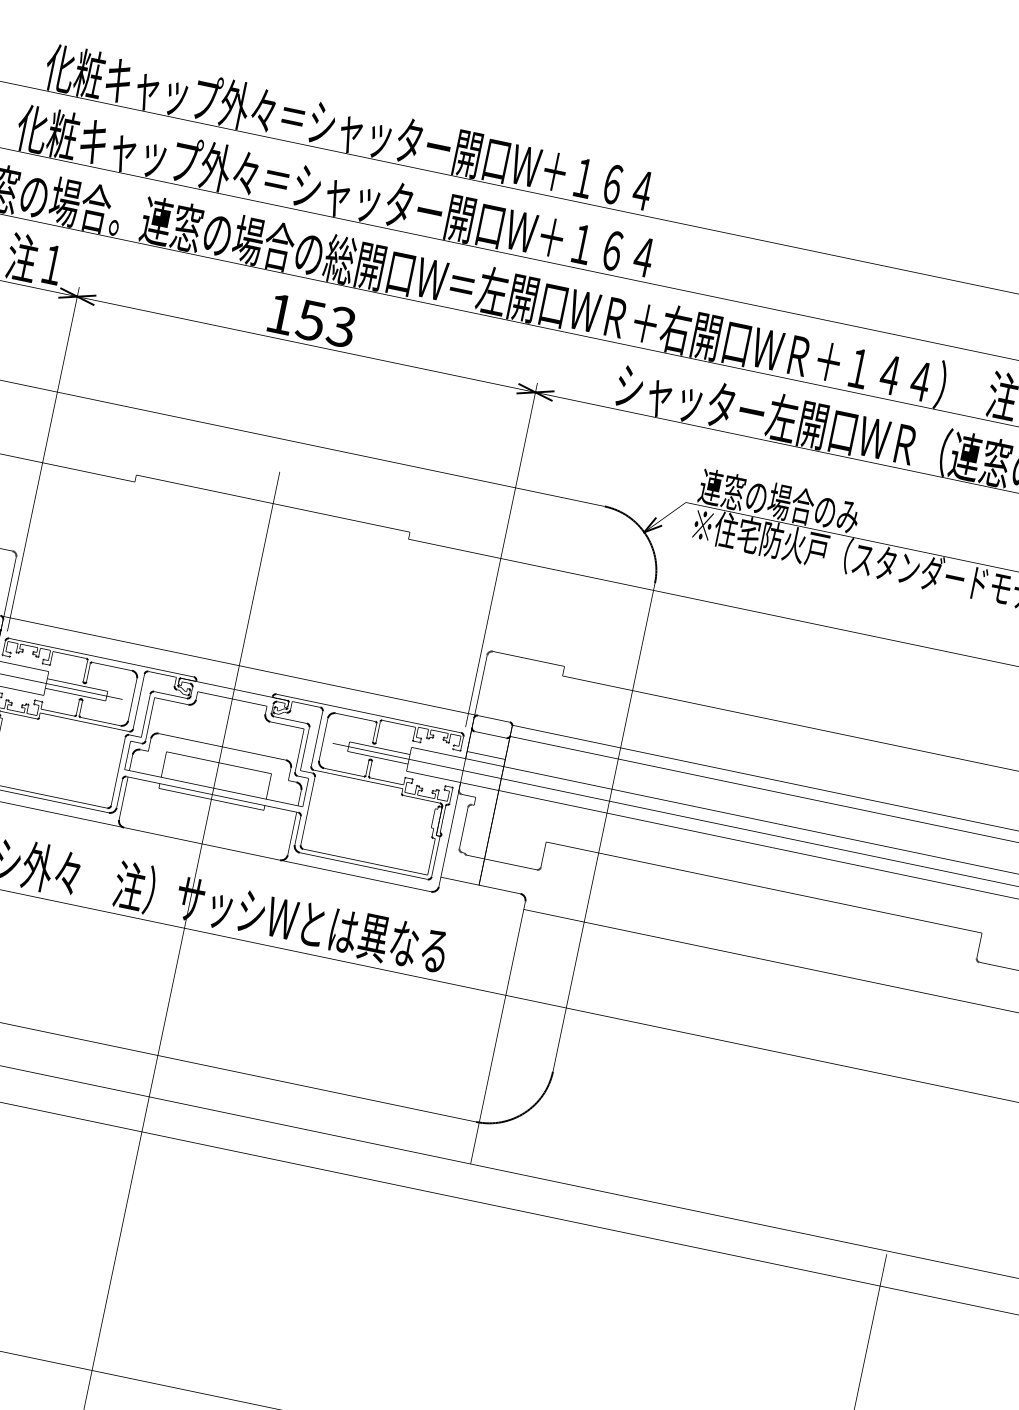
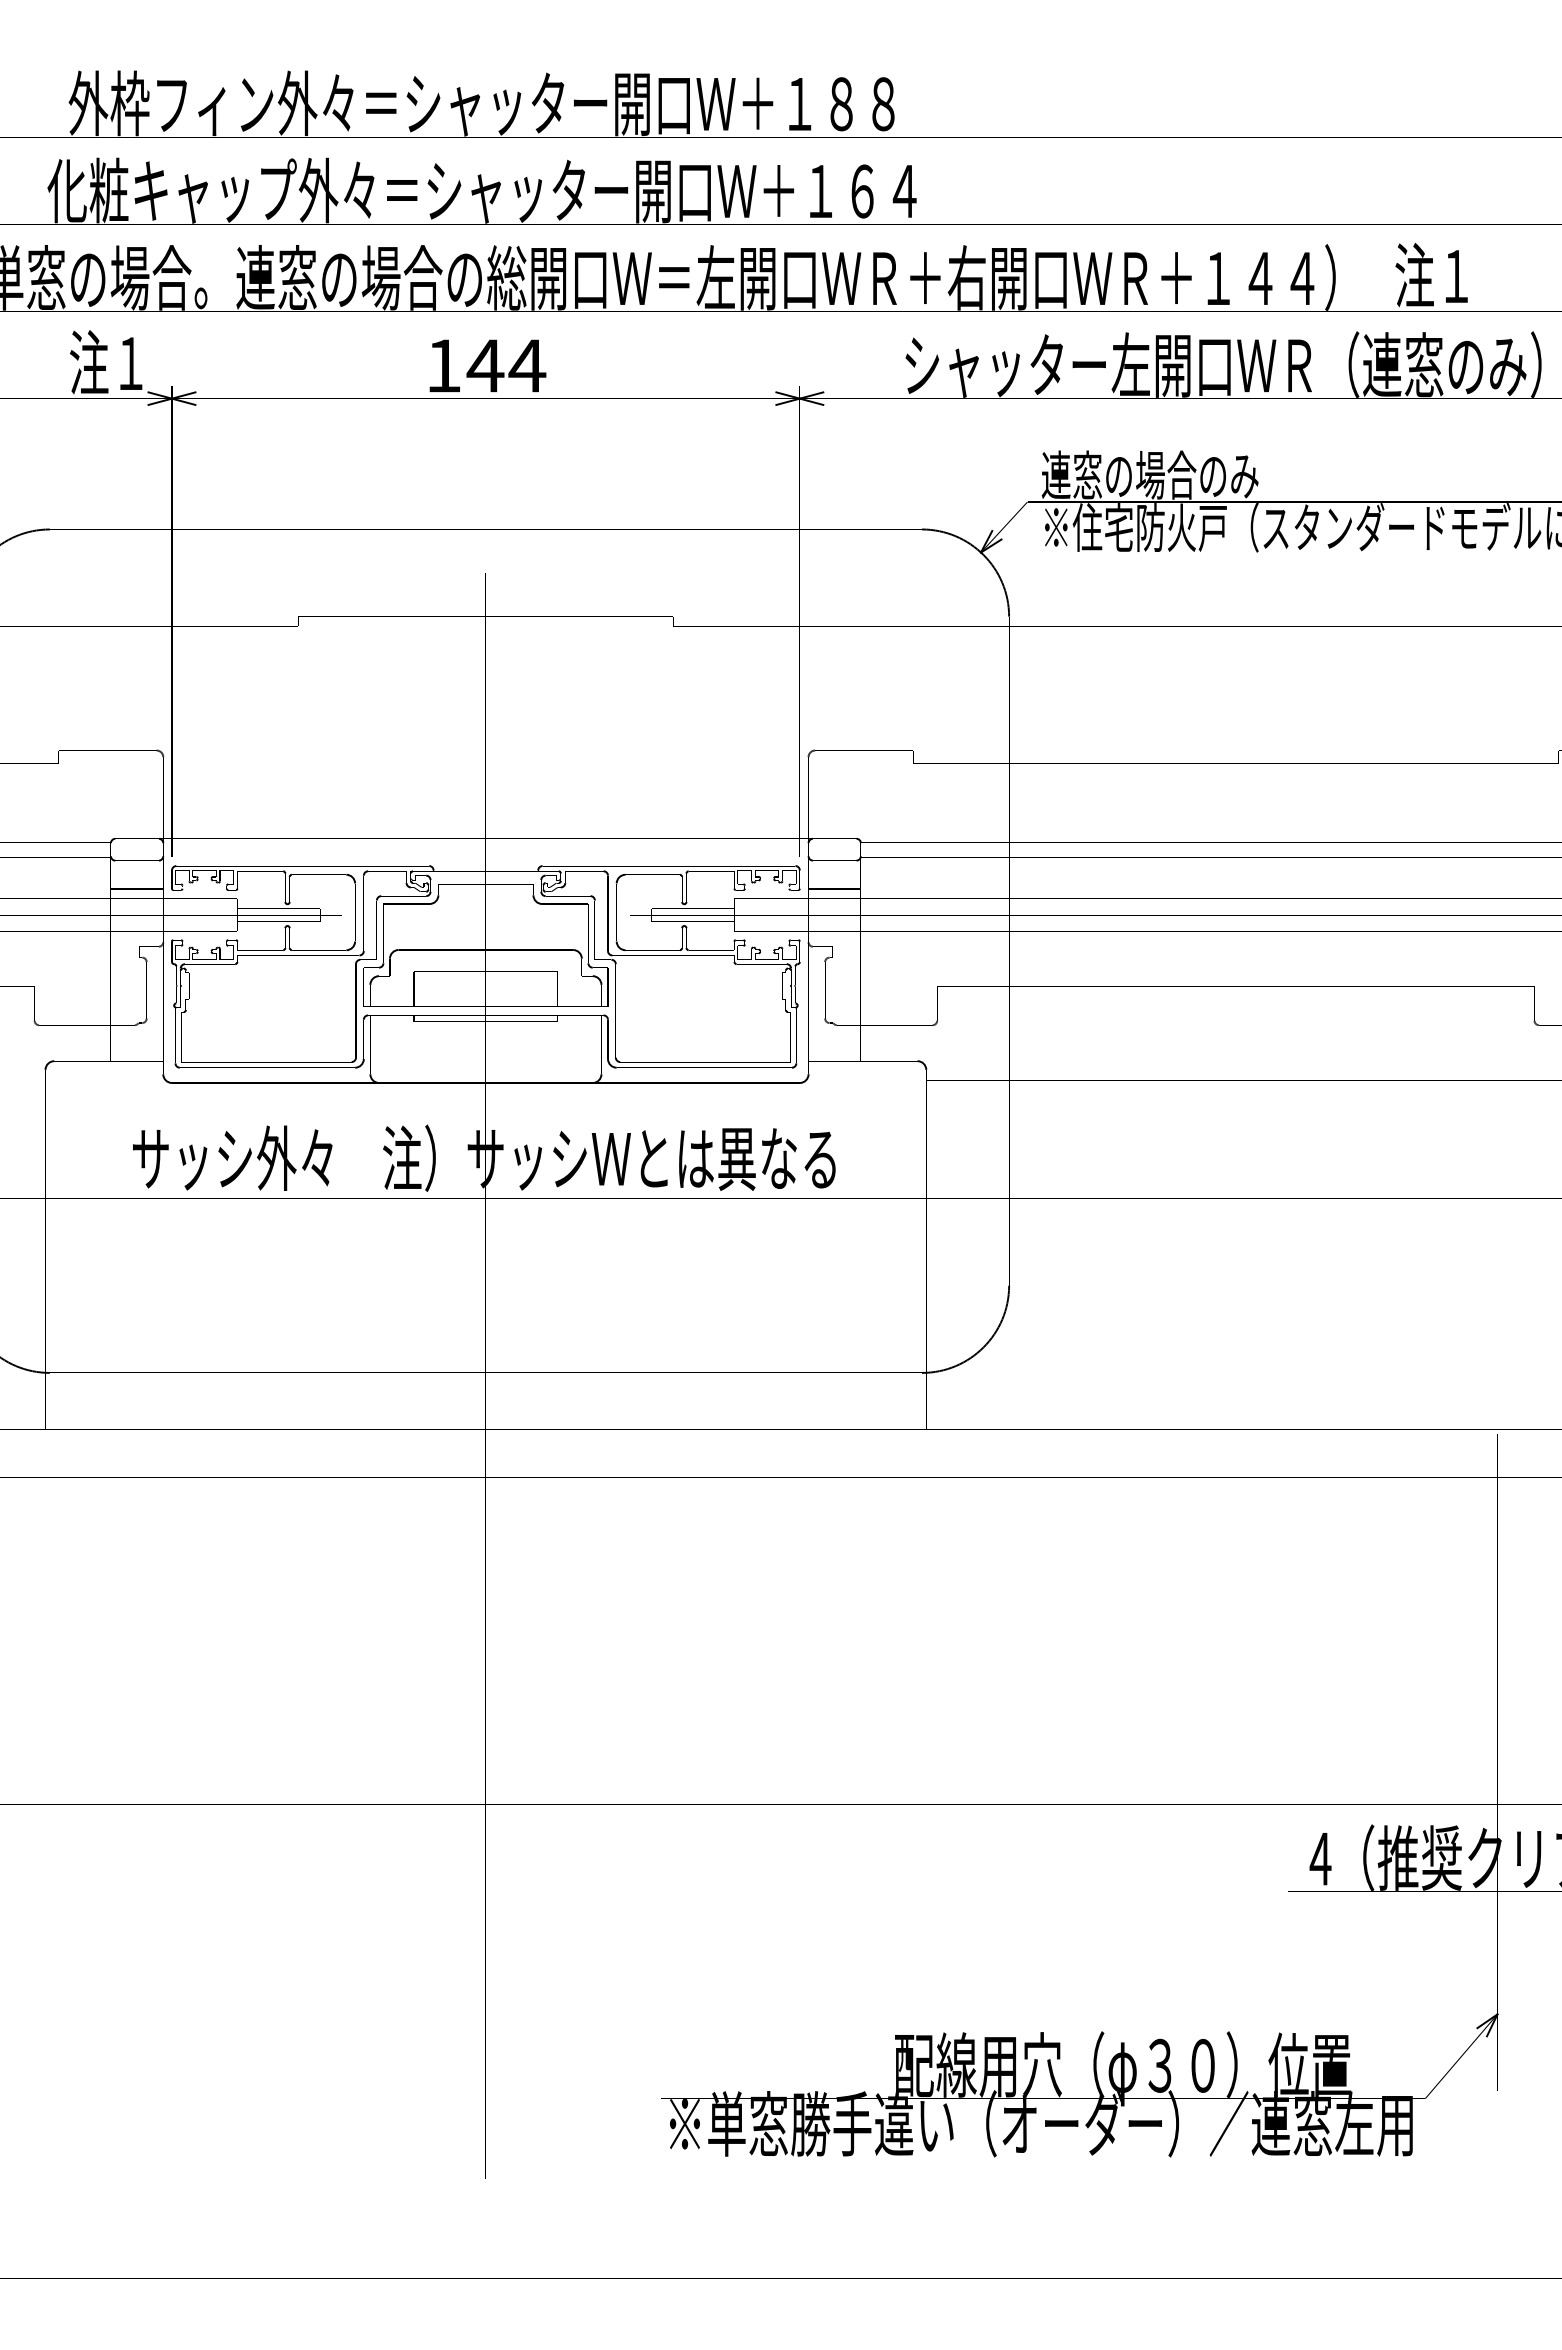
text: (348, 128) -> (482, 103), 化粧キャップ外々＝シャッター開口Ｗ＋１６４ -> 外枠フィン外々＝シャッター開口Ｗ＋１８８
text: (326, 323) -> (506, 365), 153 -> 144

